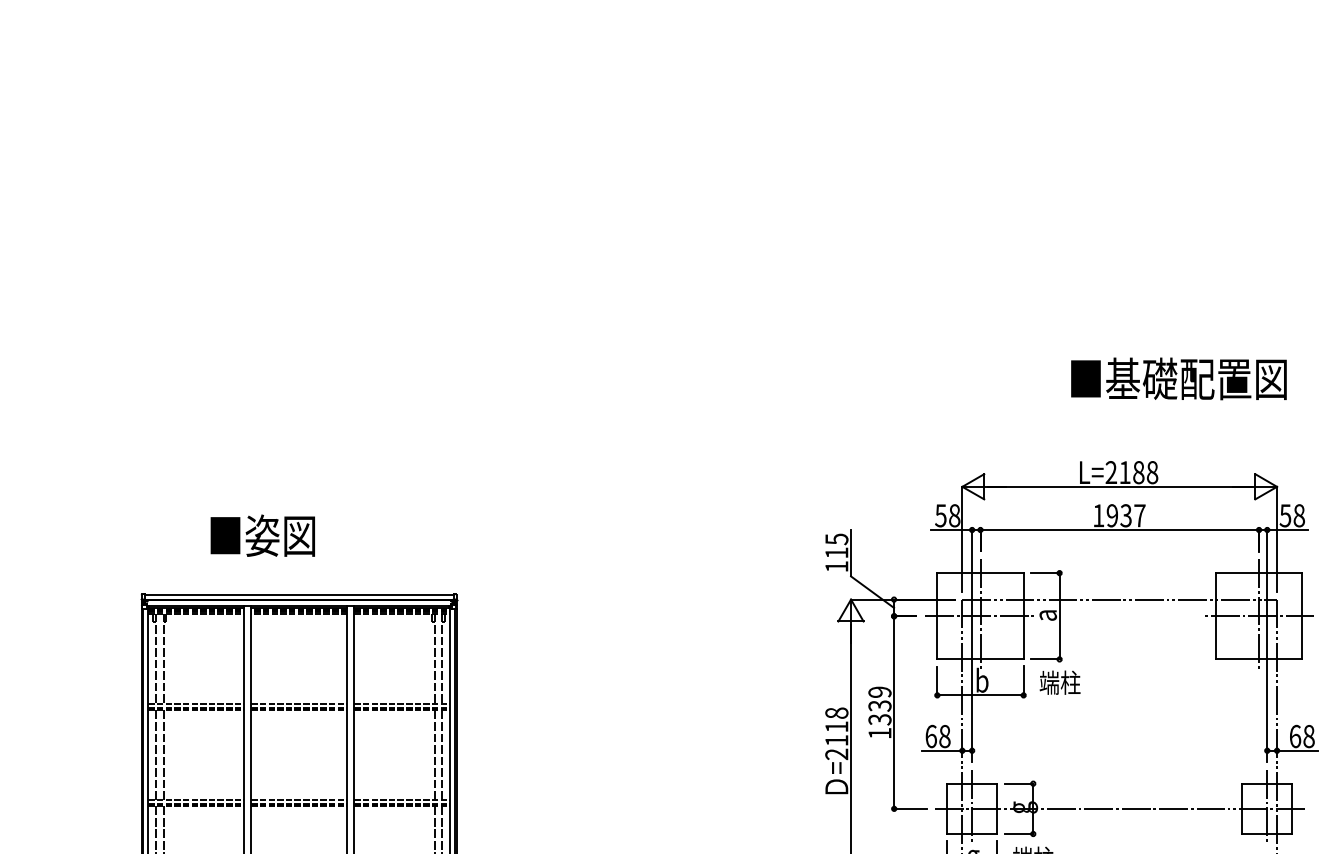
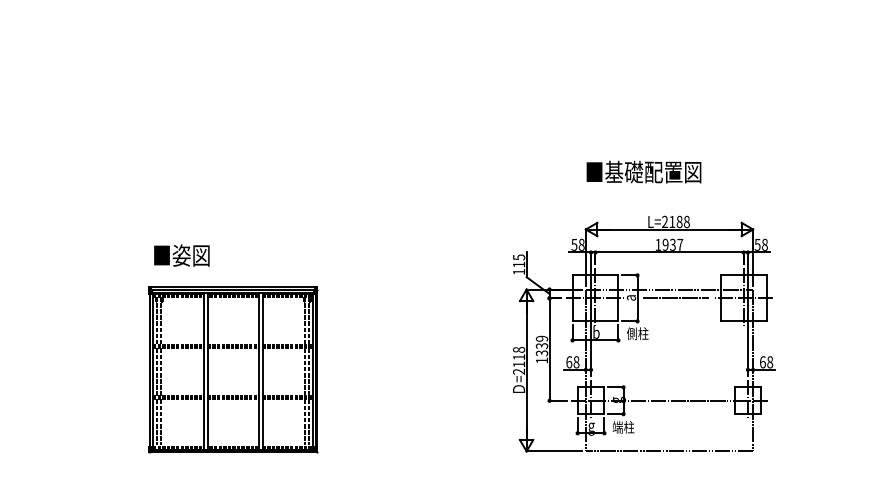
text: (1178, 377) -> (643, 171), moved
text: (262, 535) -> (181, 255), moved
line: (1131, 616) -> (675, 298), added
text: (1050, 682) -> (632, 333), 端柱 -> 側柱

